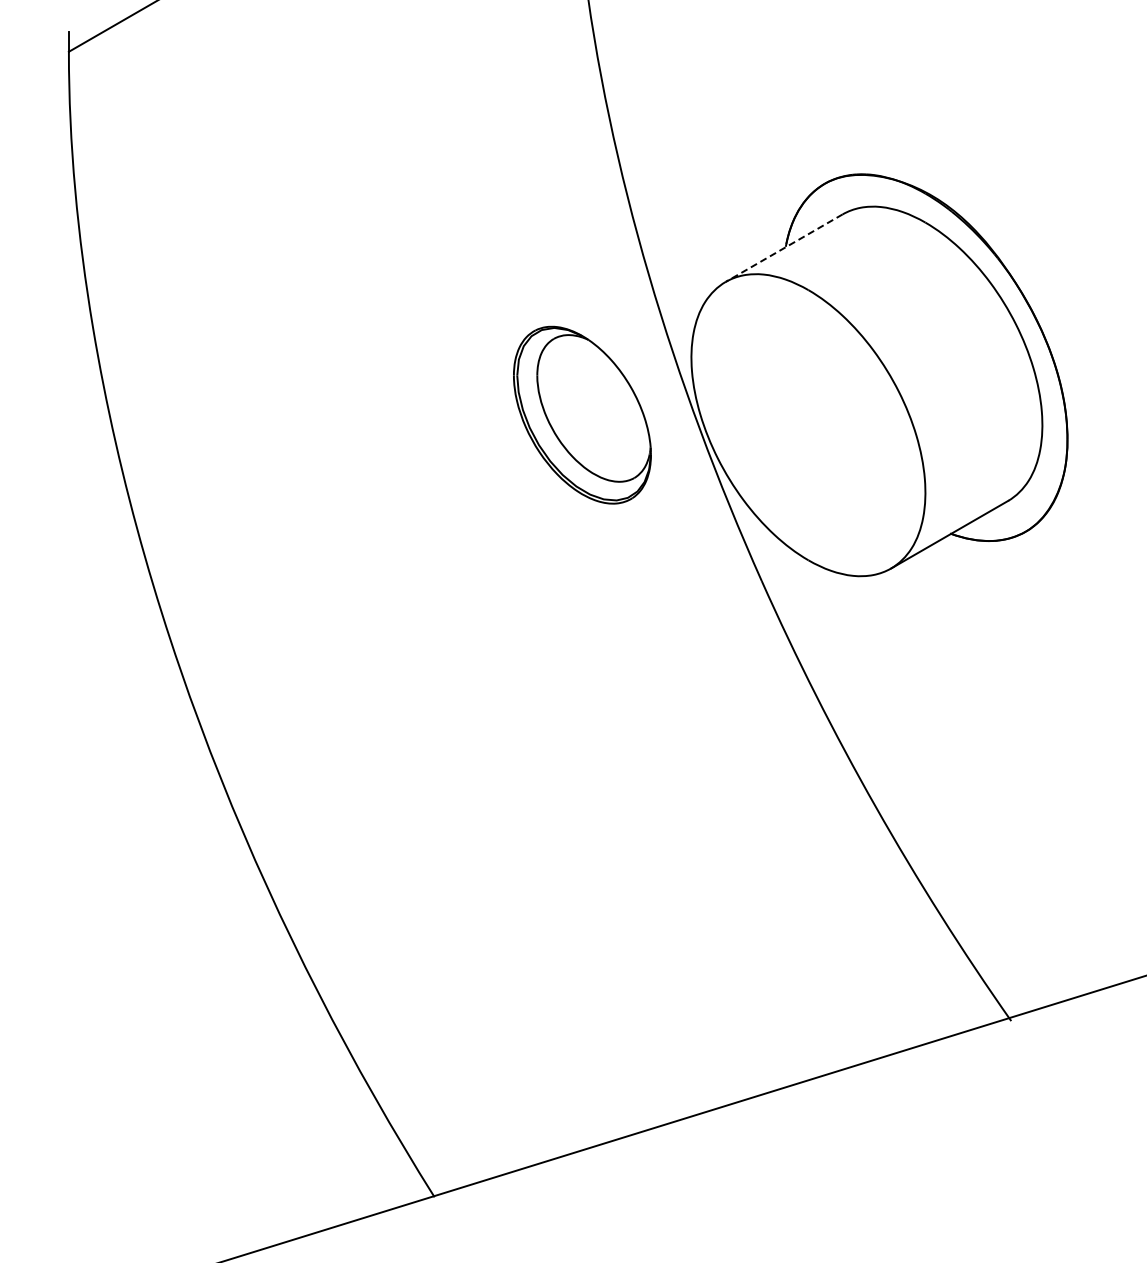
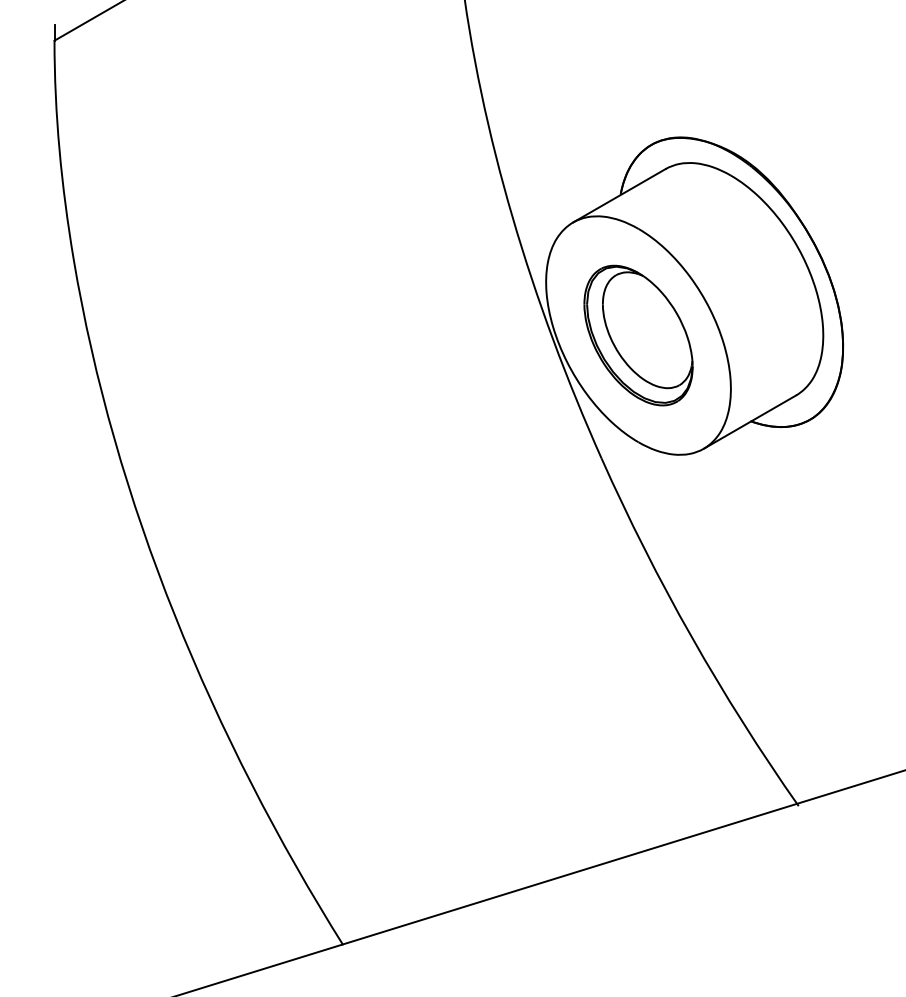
line: (784, 248) -> (619, 196), dashed -> solid
part: (582, 414) -> (638, 335), moved

